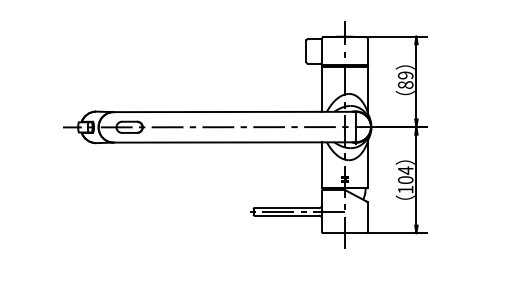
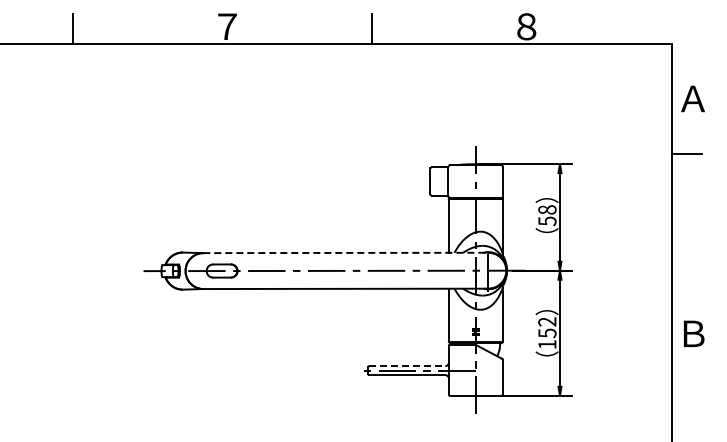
text: (405, 80) -> (547, 215), 89 -> 58
line: (234, 111) -> (345, 252), solid -> dashed
text: (405, 175) -> (547, 327), 104 -> 152
line: (287, 208) -> (407, 366), solid -> dashed

